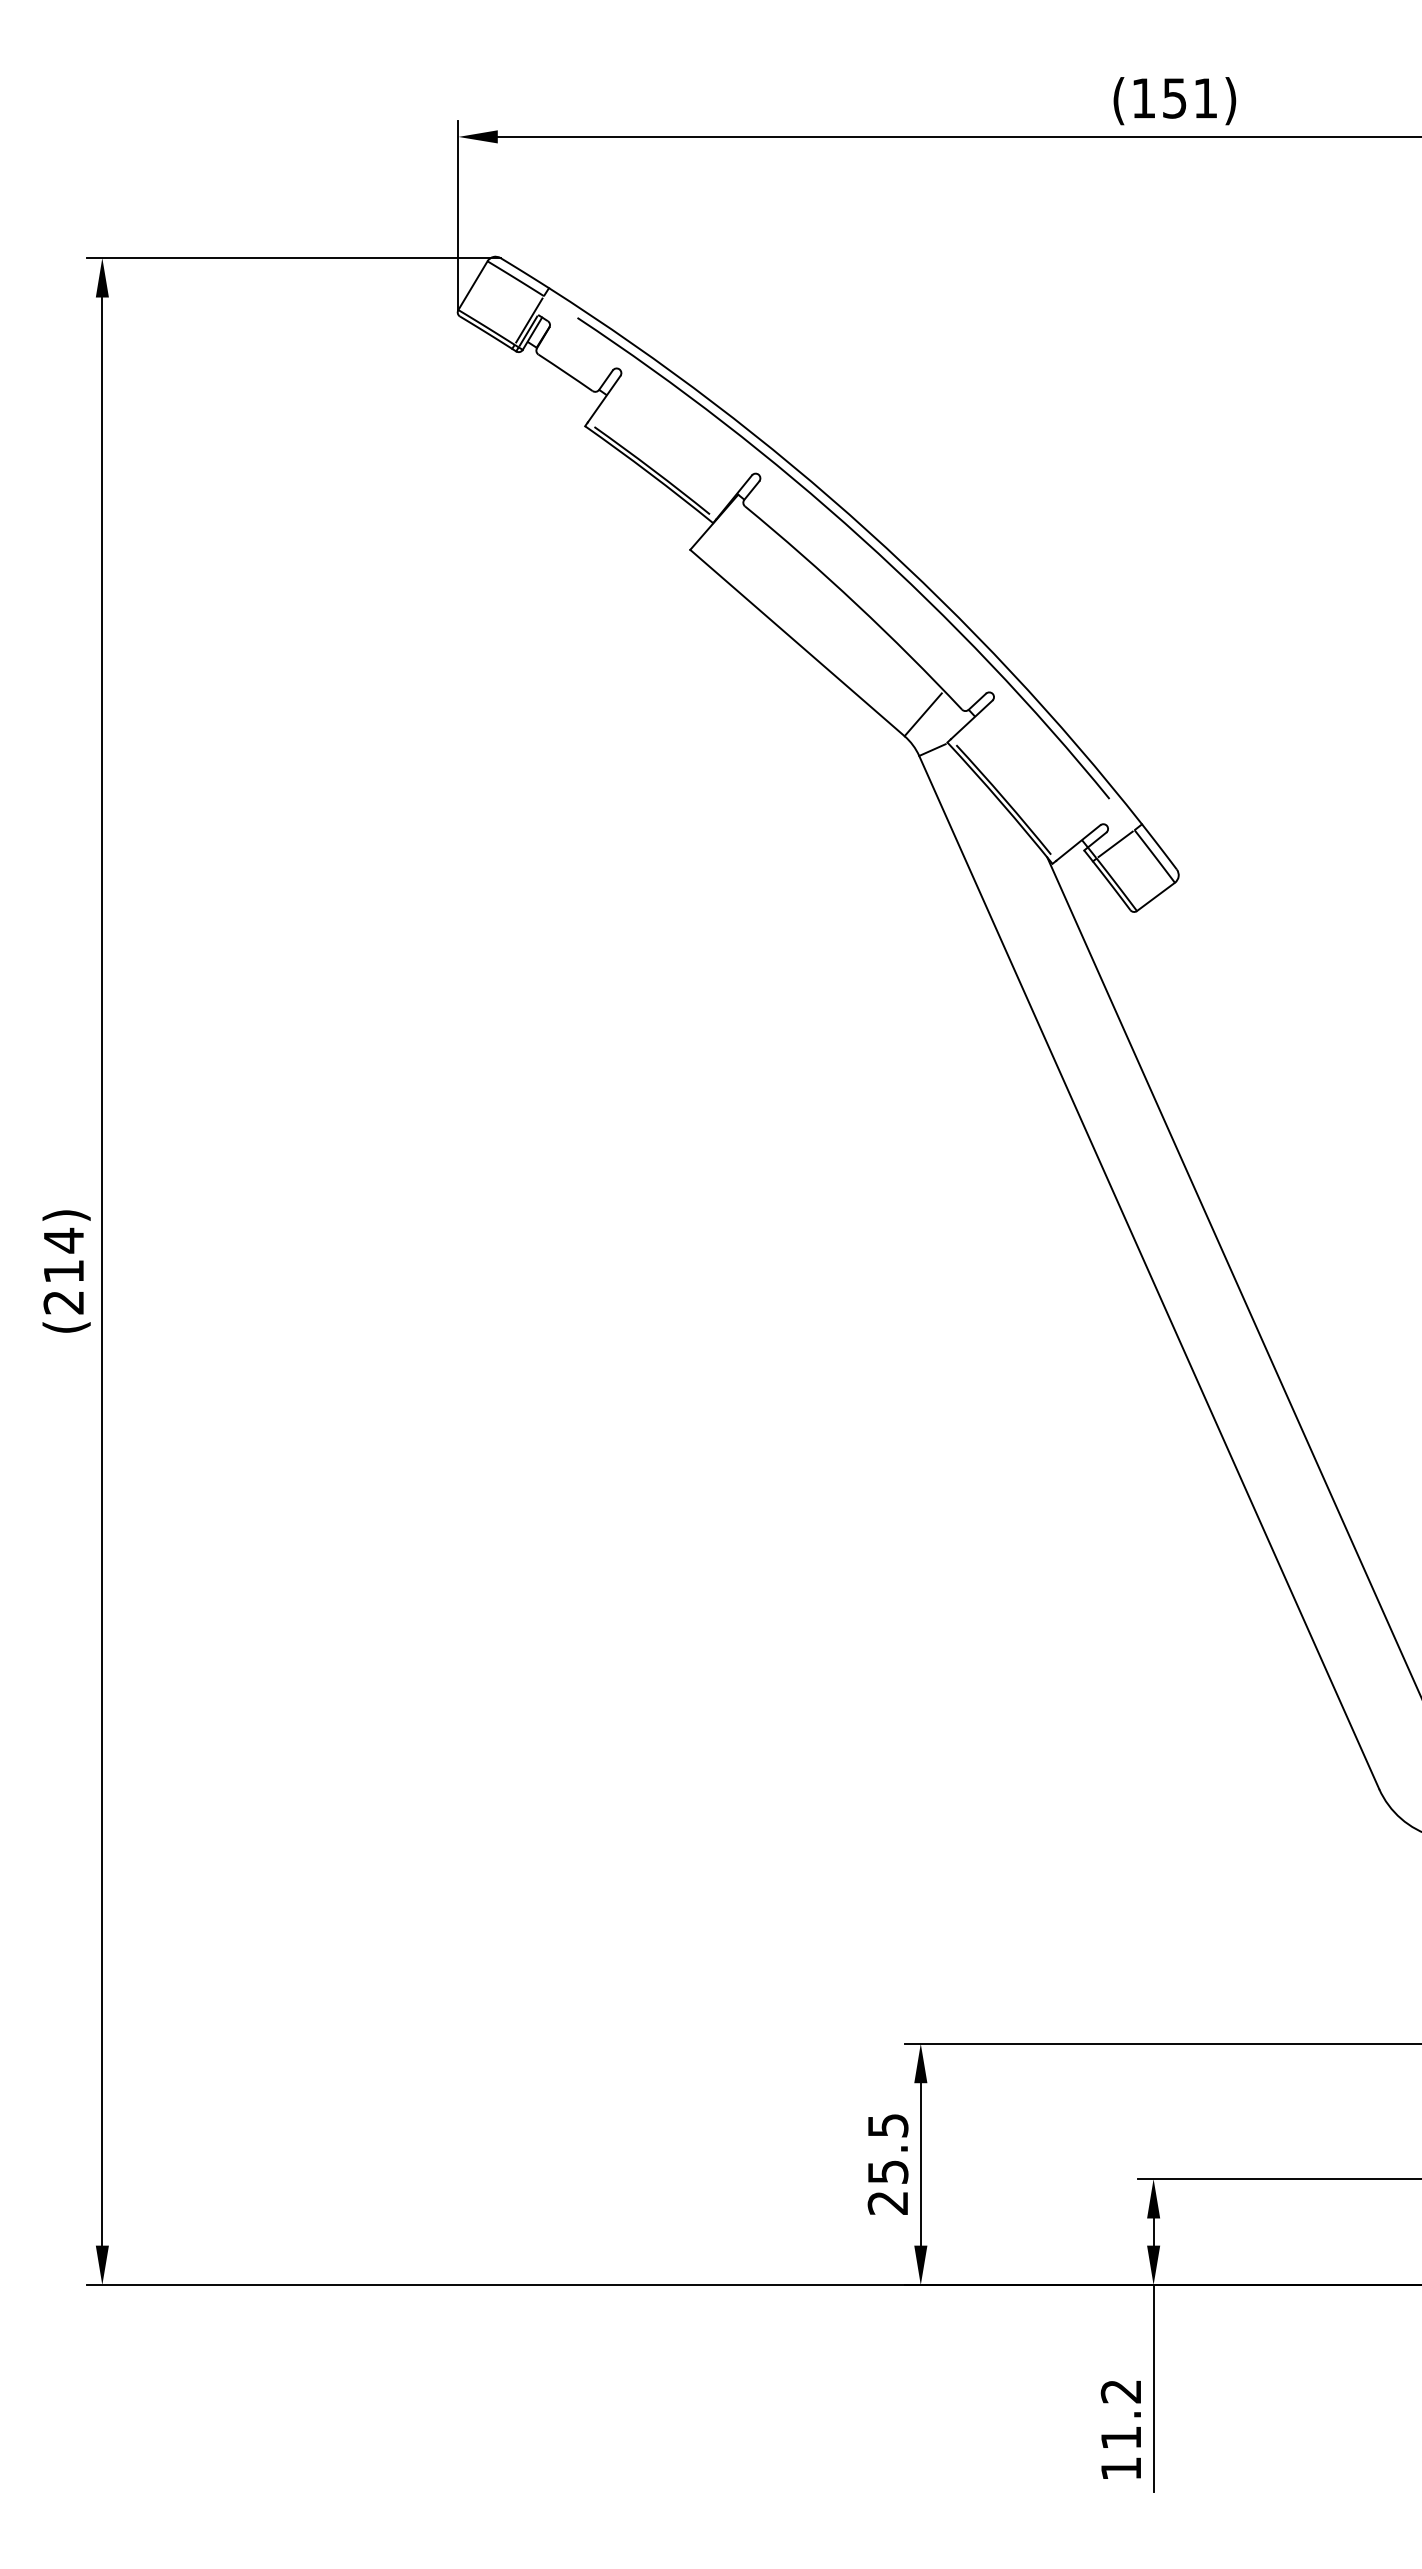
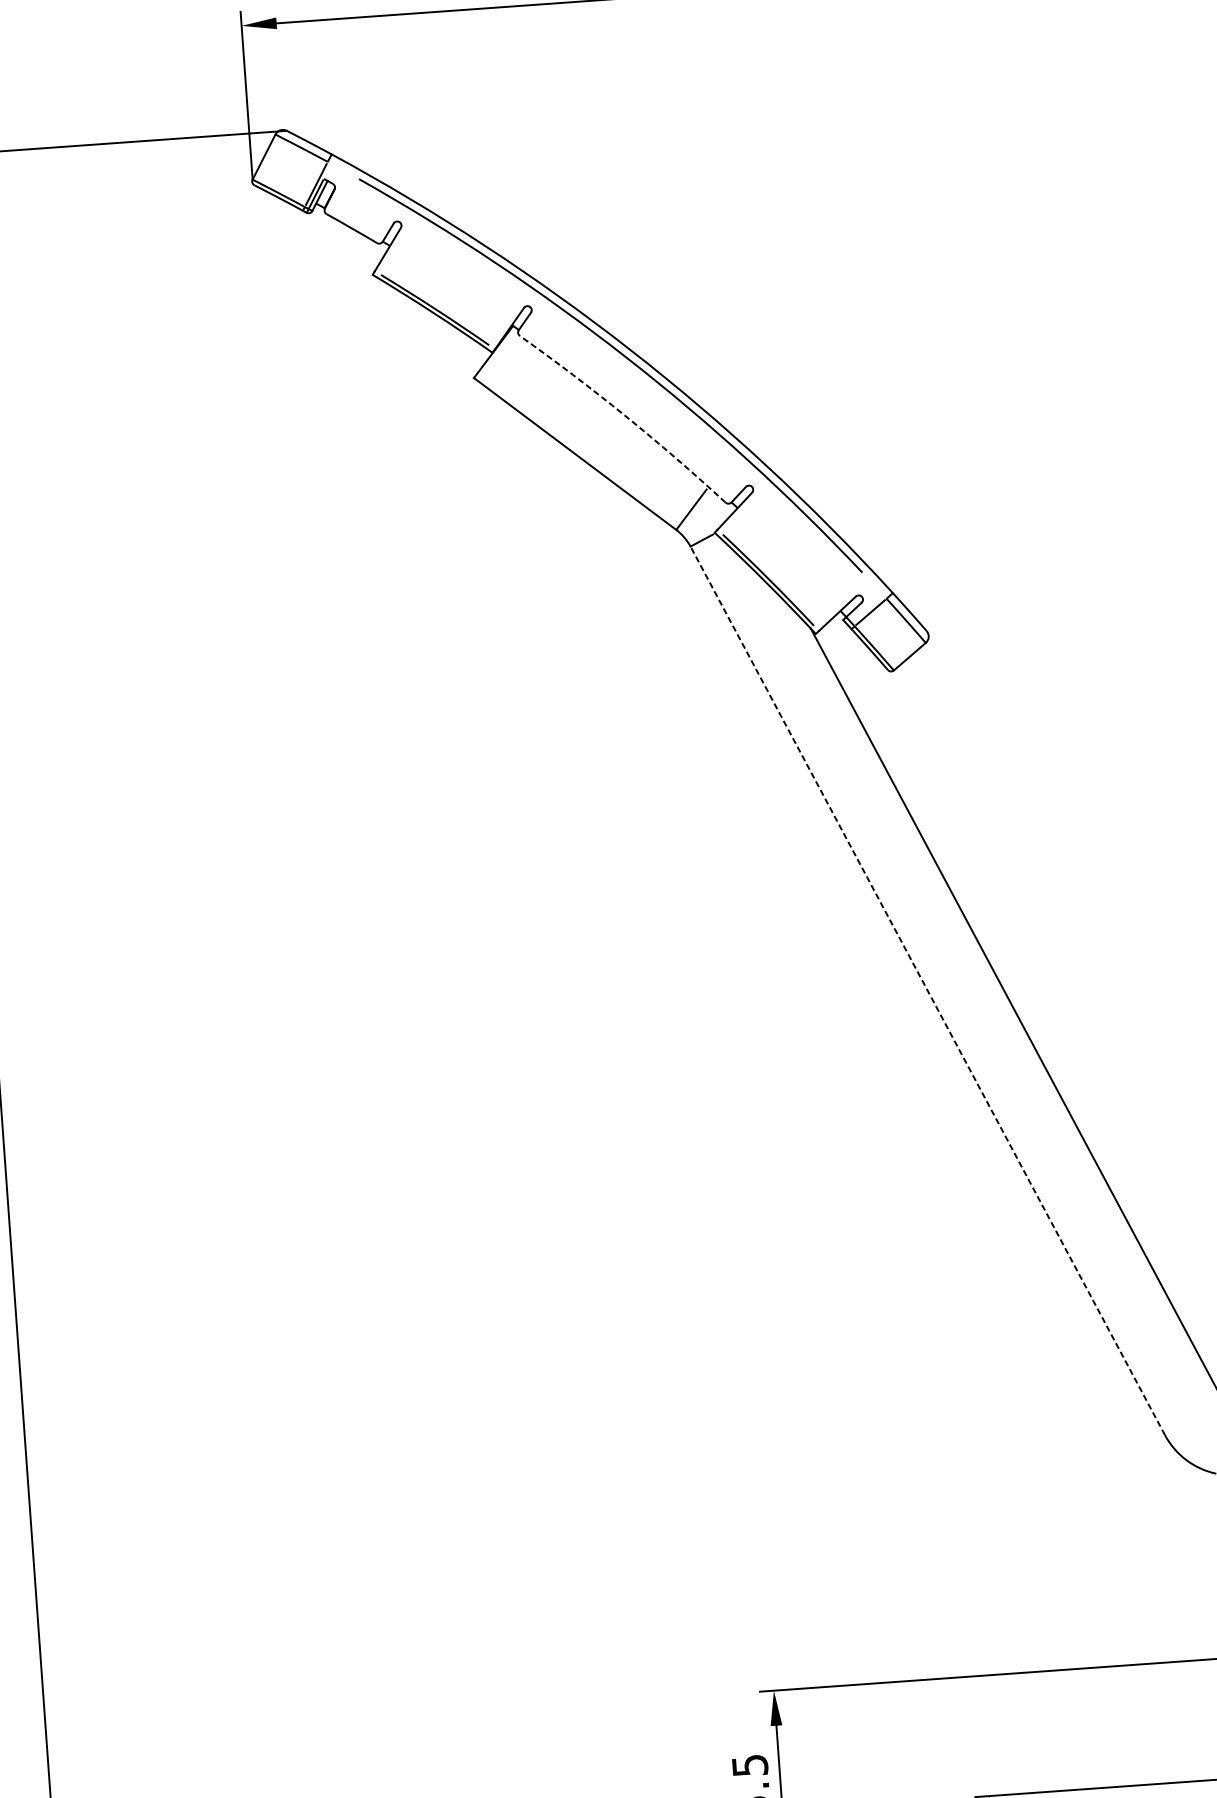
arc: (856, 604) -> (625, 415), solid -> dashed
line: (1149, 1272) -> (928, 990), solid -> dashed

